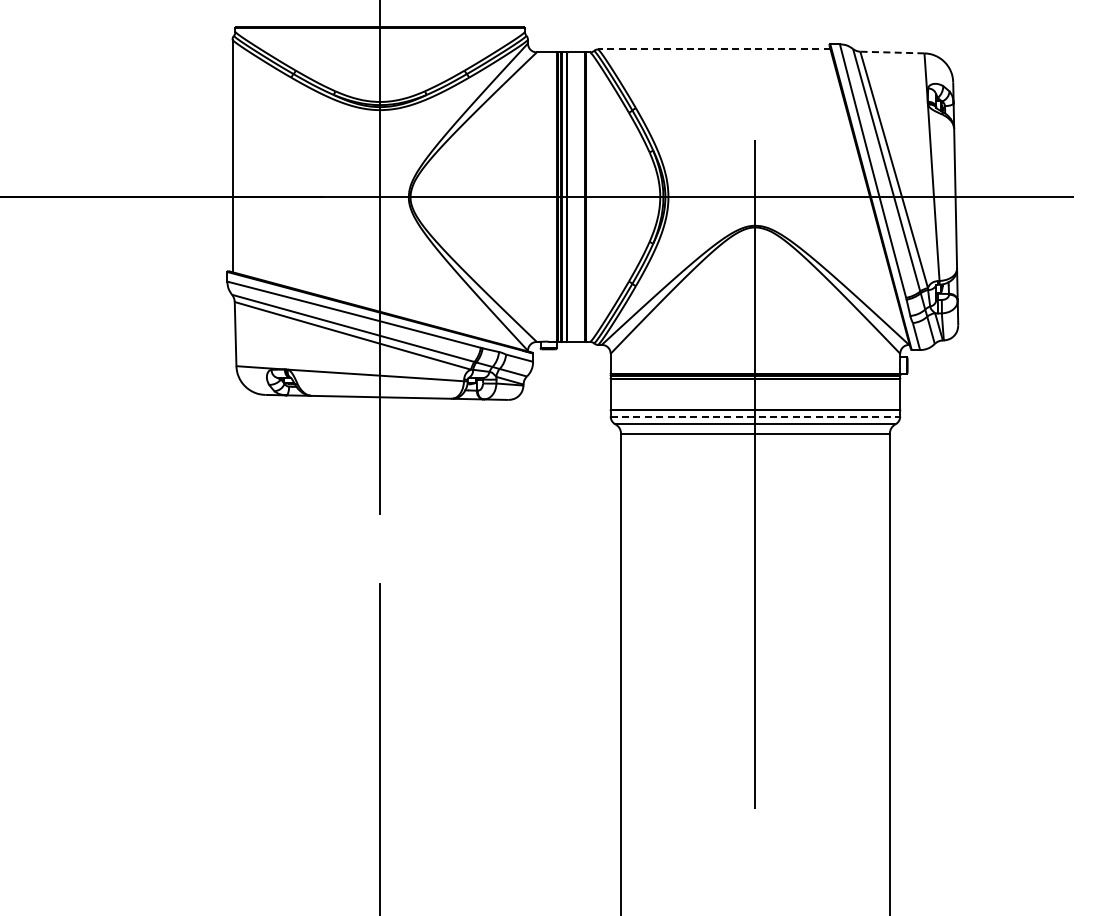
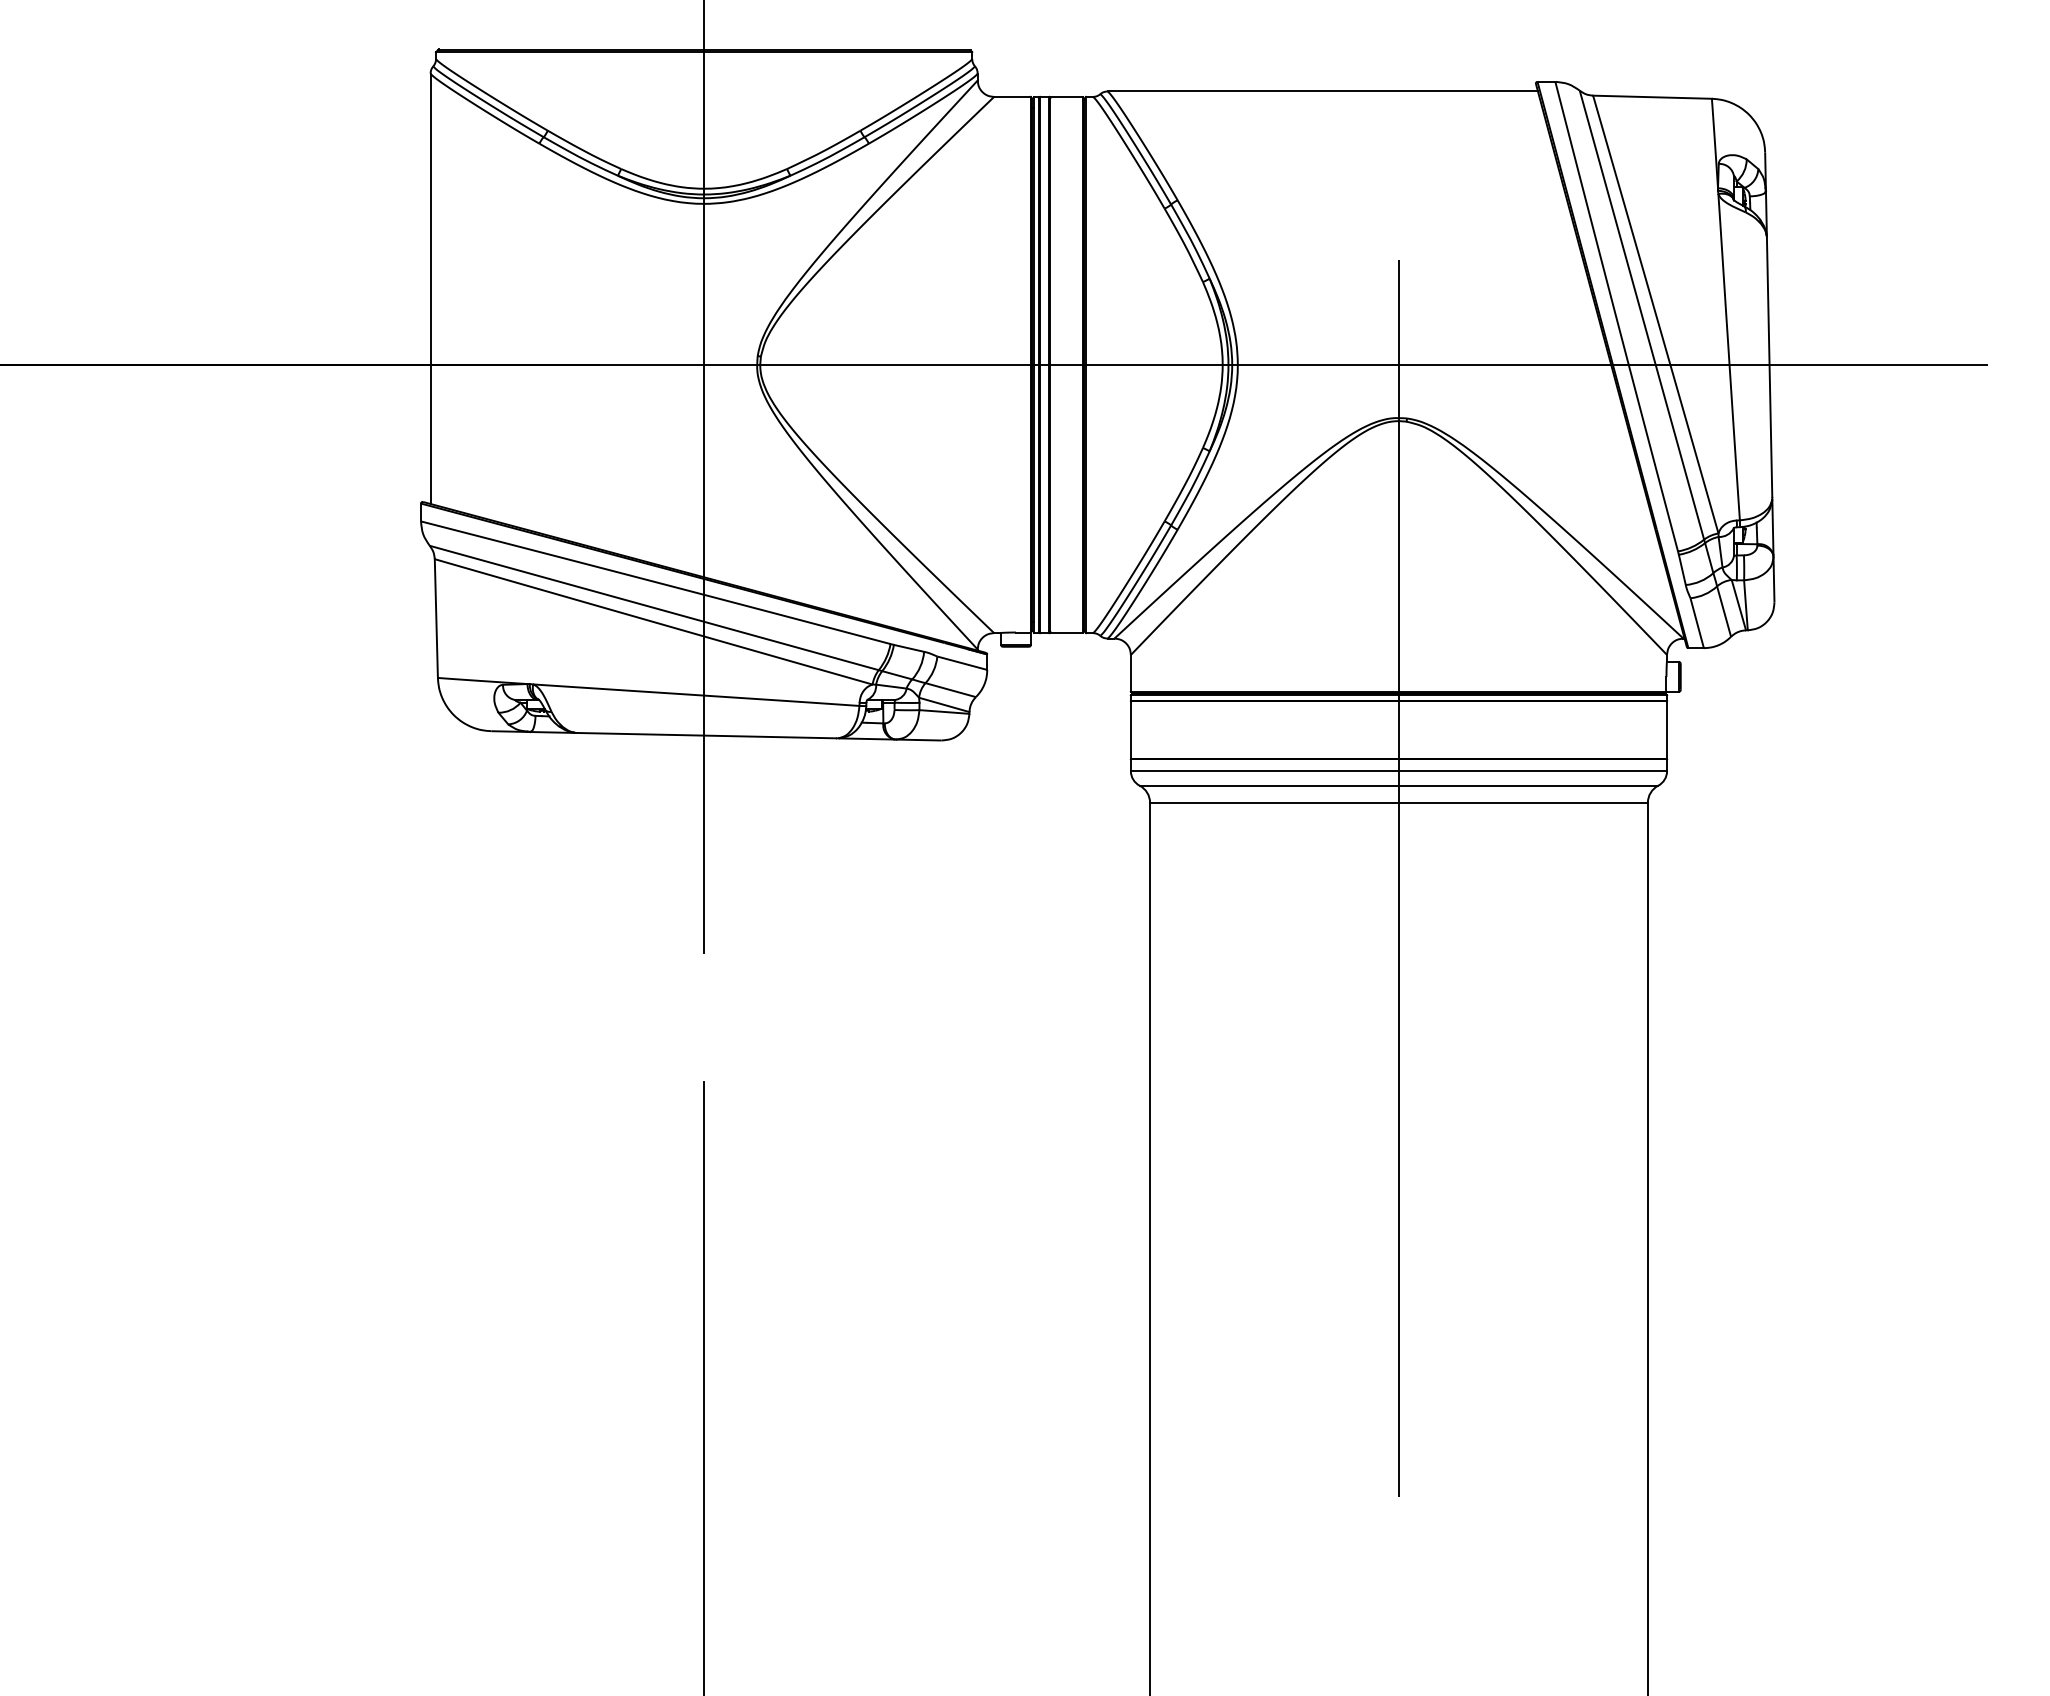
line: (713, 49) -> (1321, 91), dashed -> solid
line: (891, 52) -> (1650, 97), dashed -> solid
line: (755, 416) -> (1399, 771), dashed -> solid

